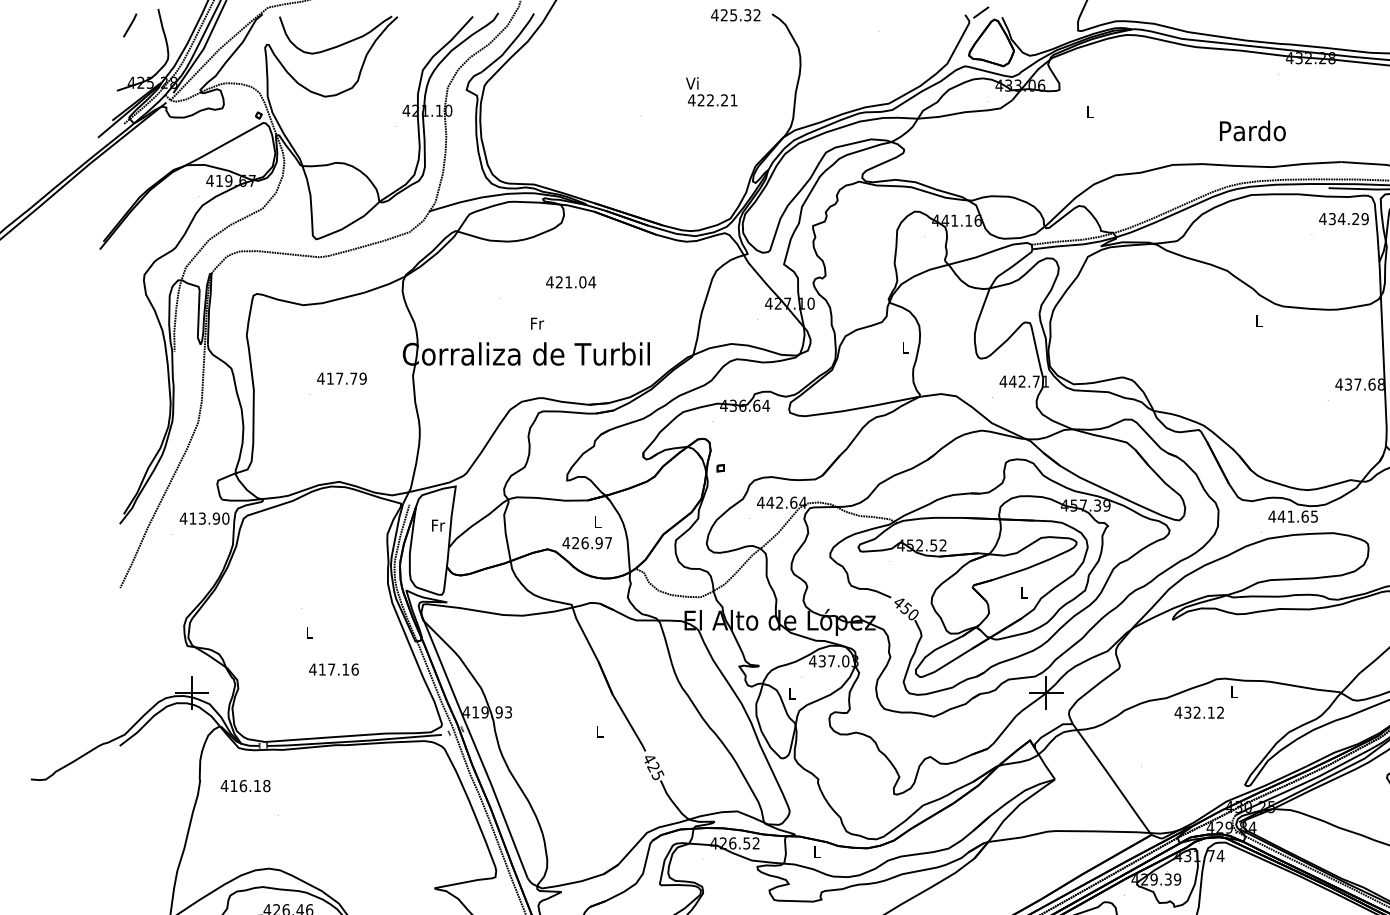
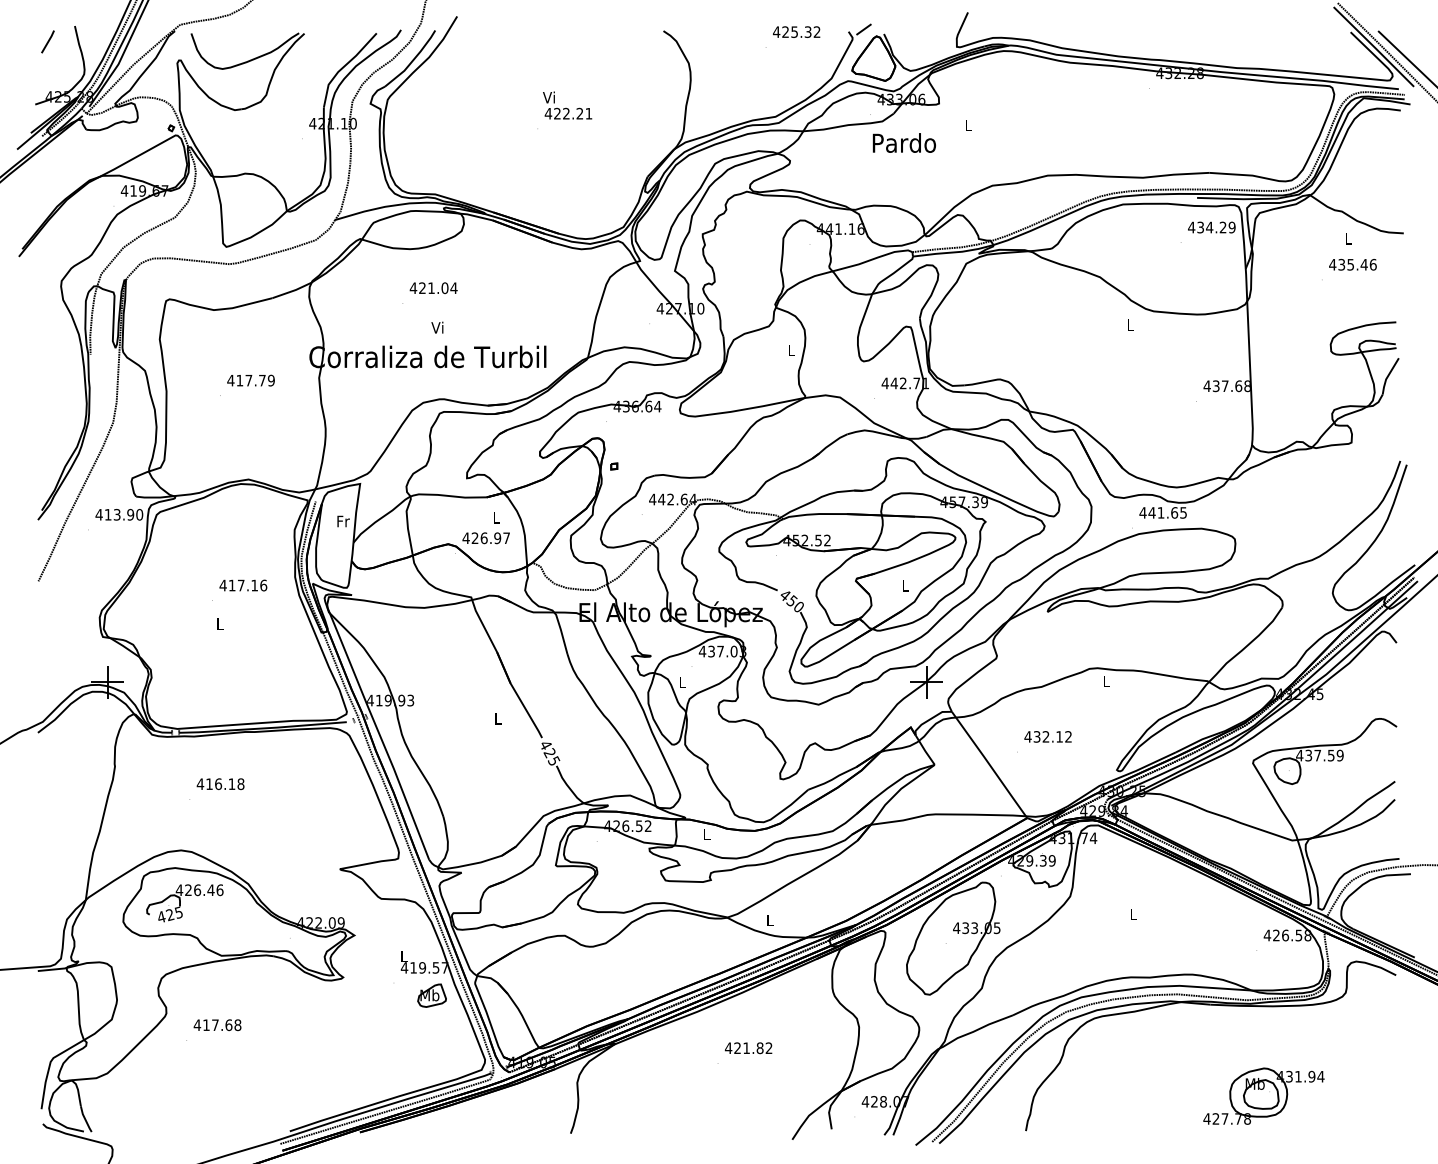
text: (735, 14) -> (796, 31), moved
text: (711, 91) -> (567, 105), moved
text: (1251, 130) -> (903, 142), moved
text: (570, 282) -> (433, 288), moved
text: (536, 323) -> (437, 327), Fr -> Vi
text: (334, 669) -> (243, 585), moved
text: (1198, 712) -> (1047, 736), moved
text: (245, 786) -> (220, 784), moved

